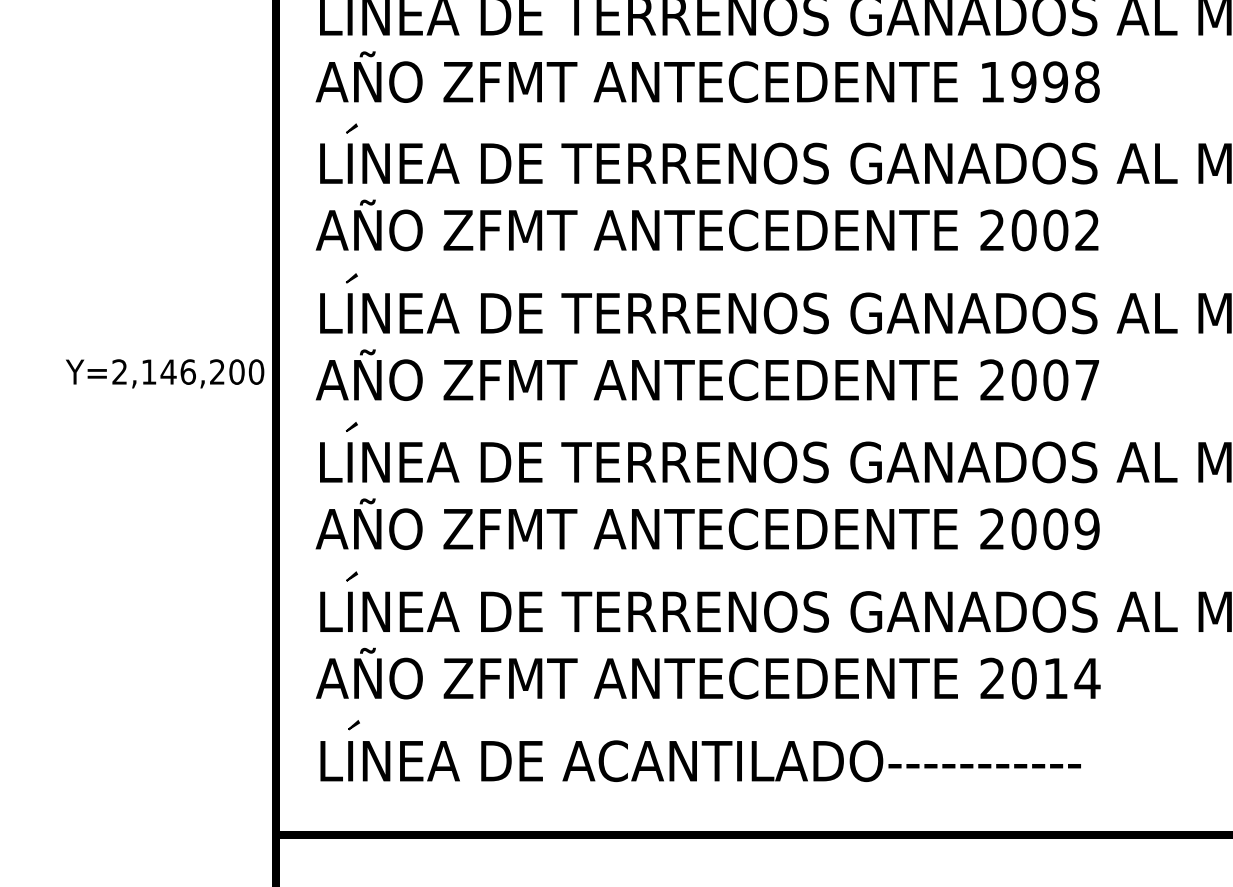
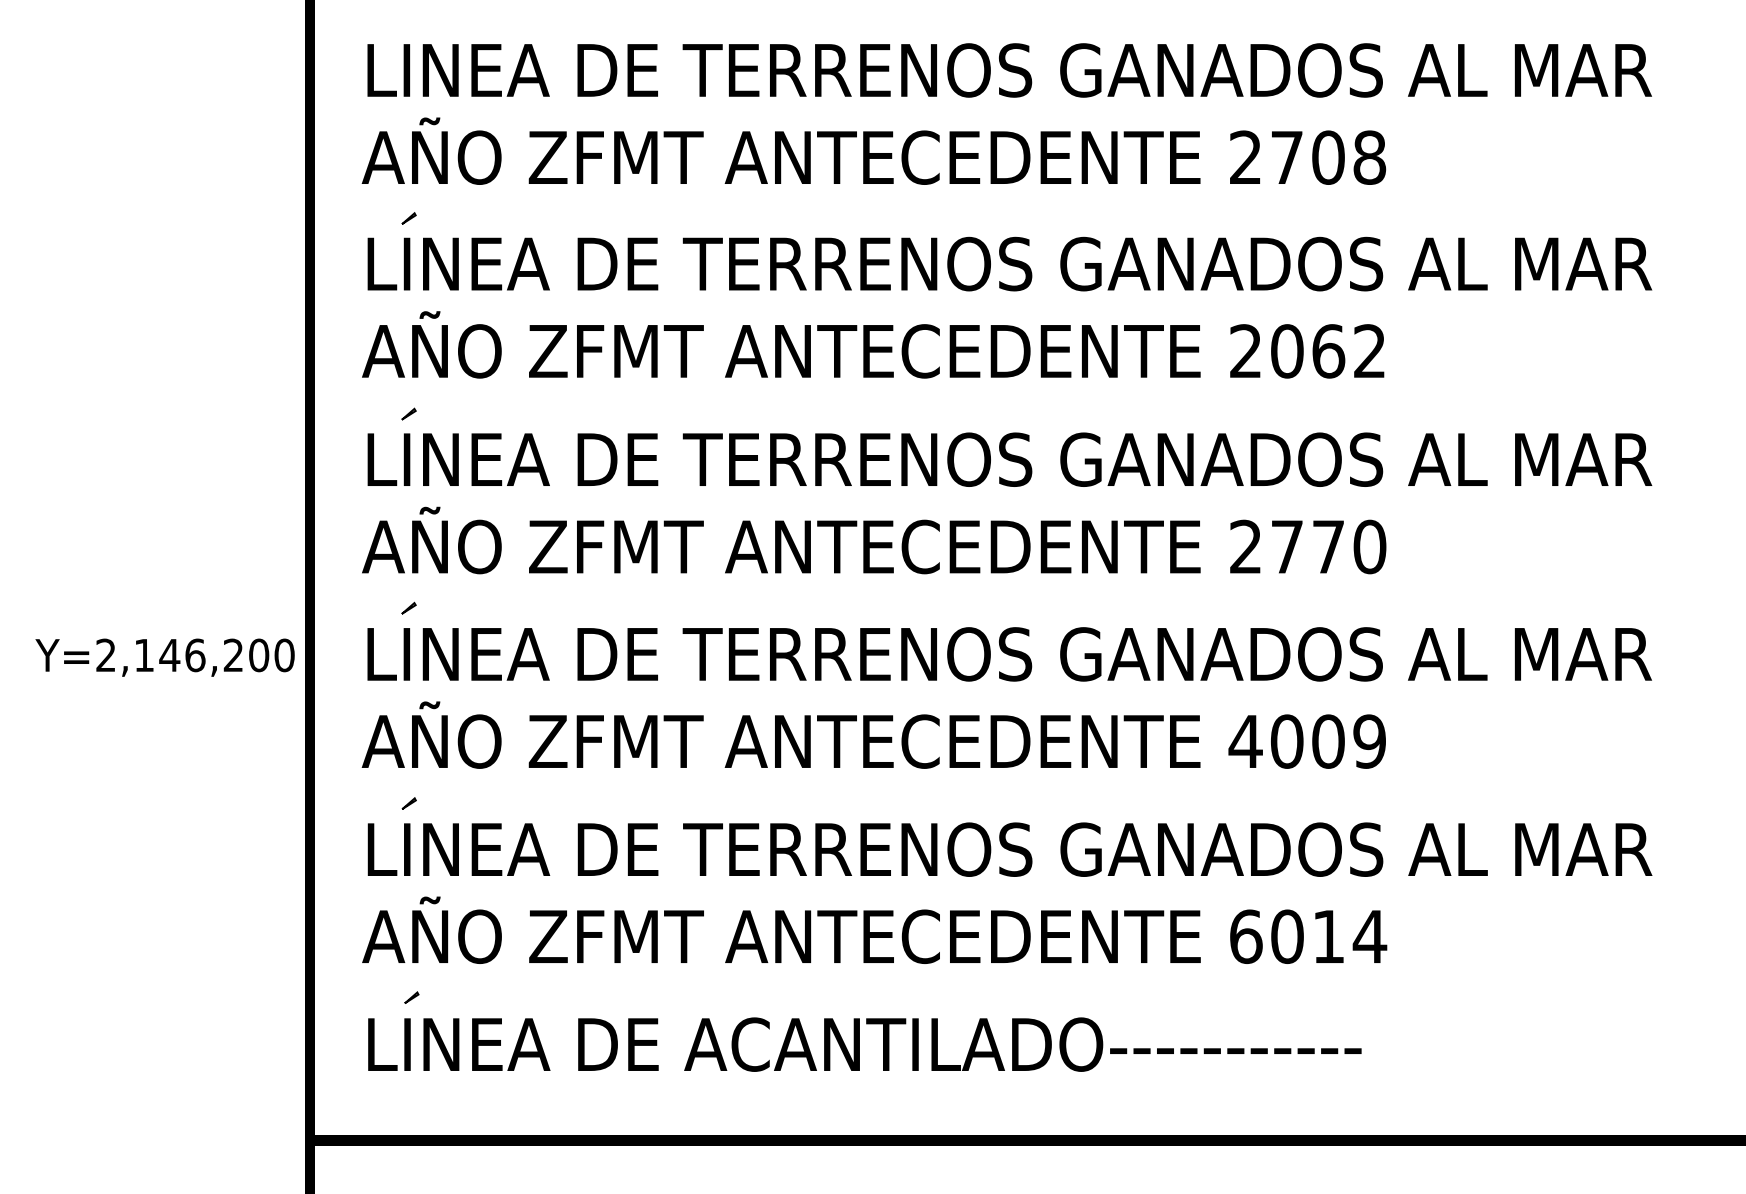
text: (1024, 81) -> (1287, 157), 1998 -> 2708
text: (1055, 230) -> (1328, 351), 2002 -> 2062
text: (164, 373) -> (164, 657), moved
text: (1055, 379) -> (1328, 546), 2007 -> 2770
text: (992, 528) -> (1245, 740), 2009 -> 4009
text: (992, 678) -> (1246, 936), 2014 -> 6014

